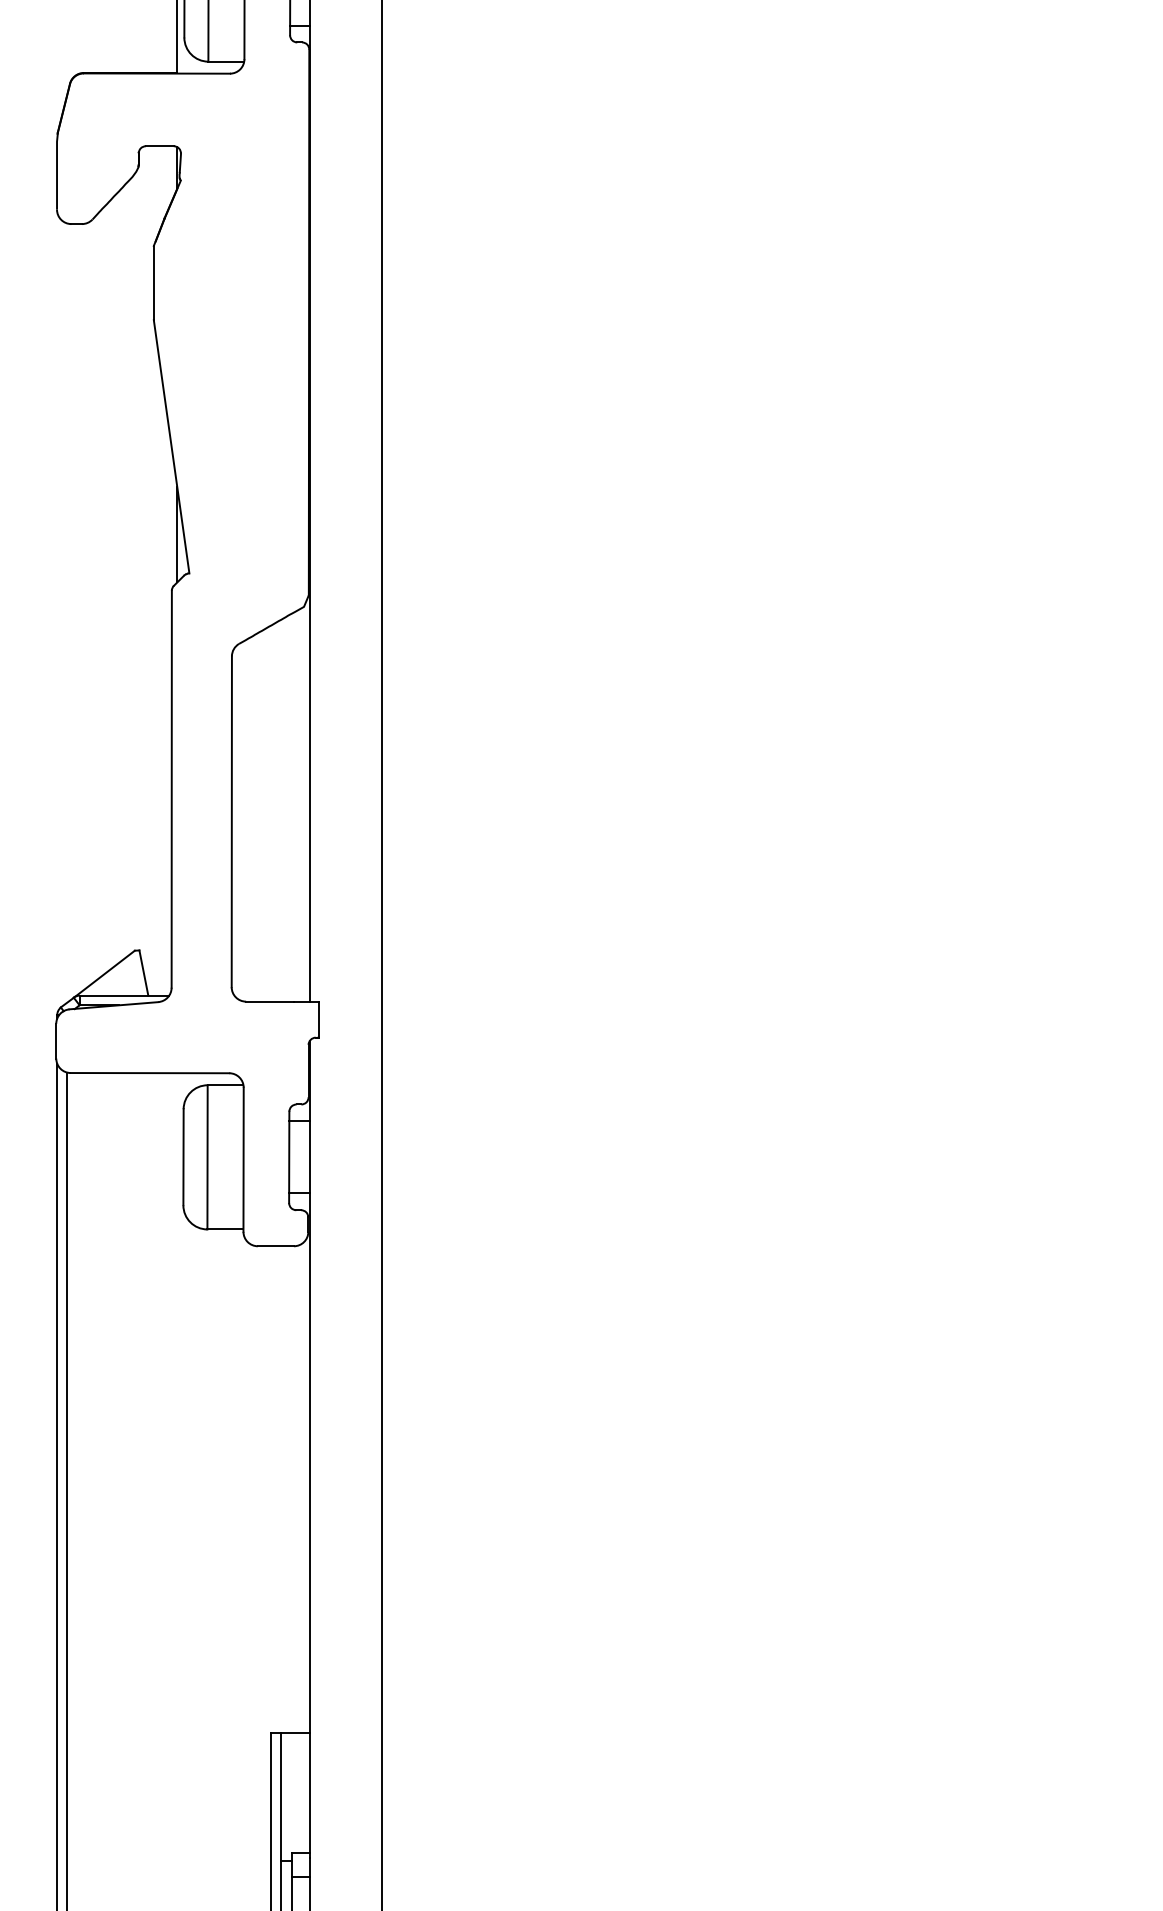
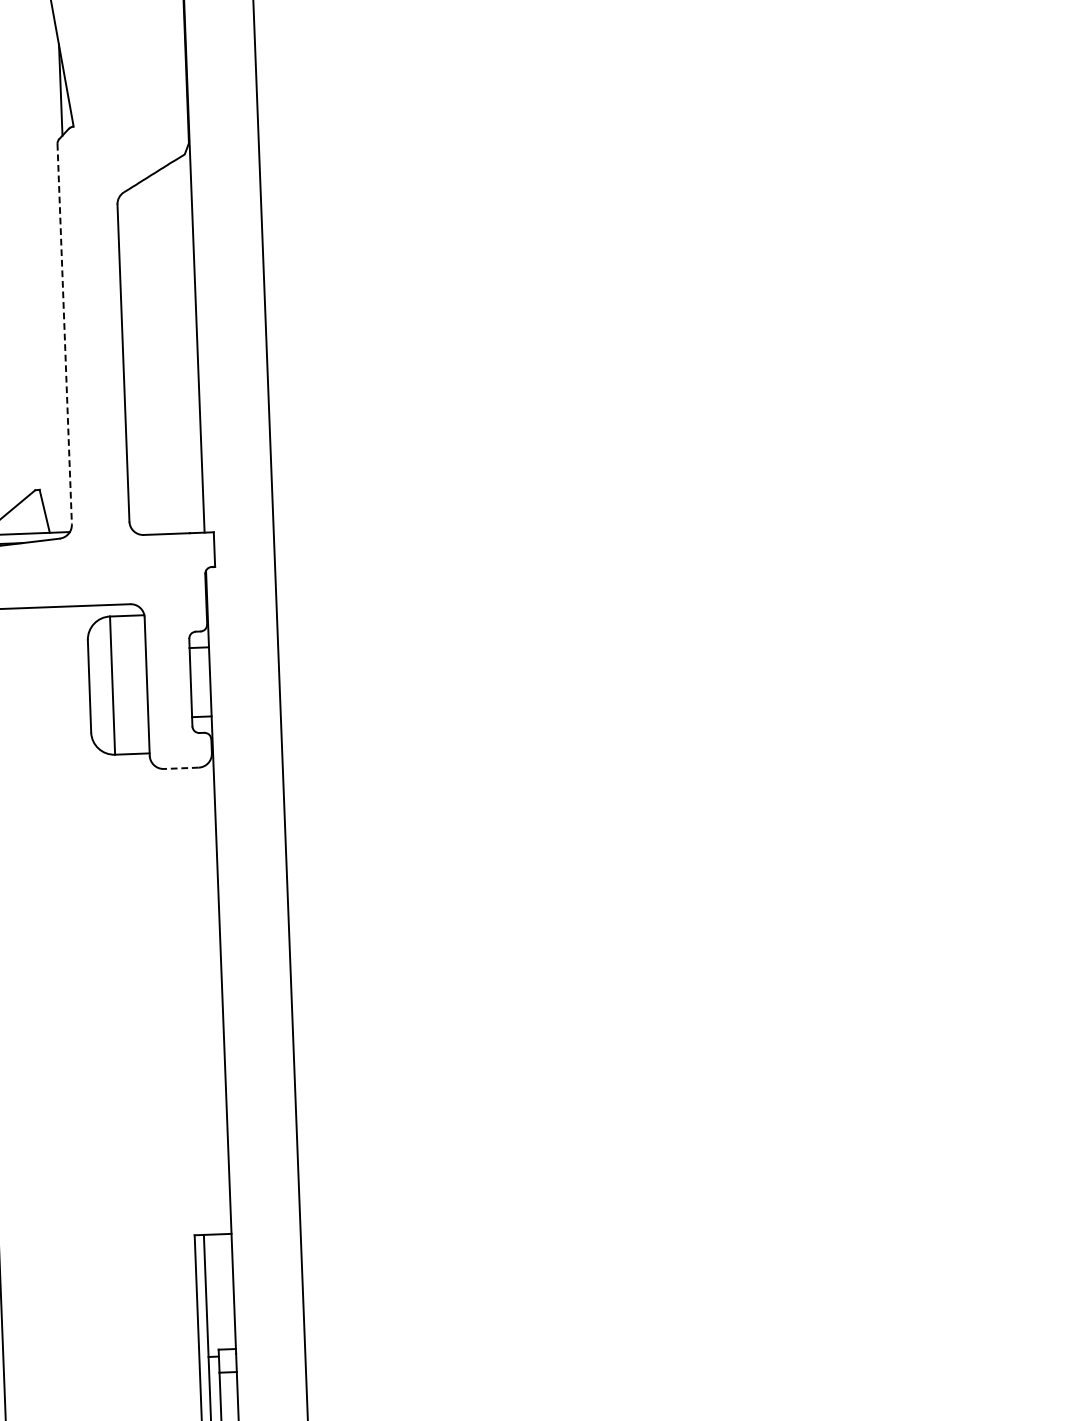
line: (171, 789) -> (64, 334), solid -> dashed
line: (275, 1246) -> (180, 768), solid -> dashed

